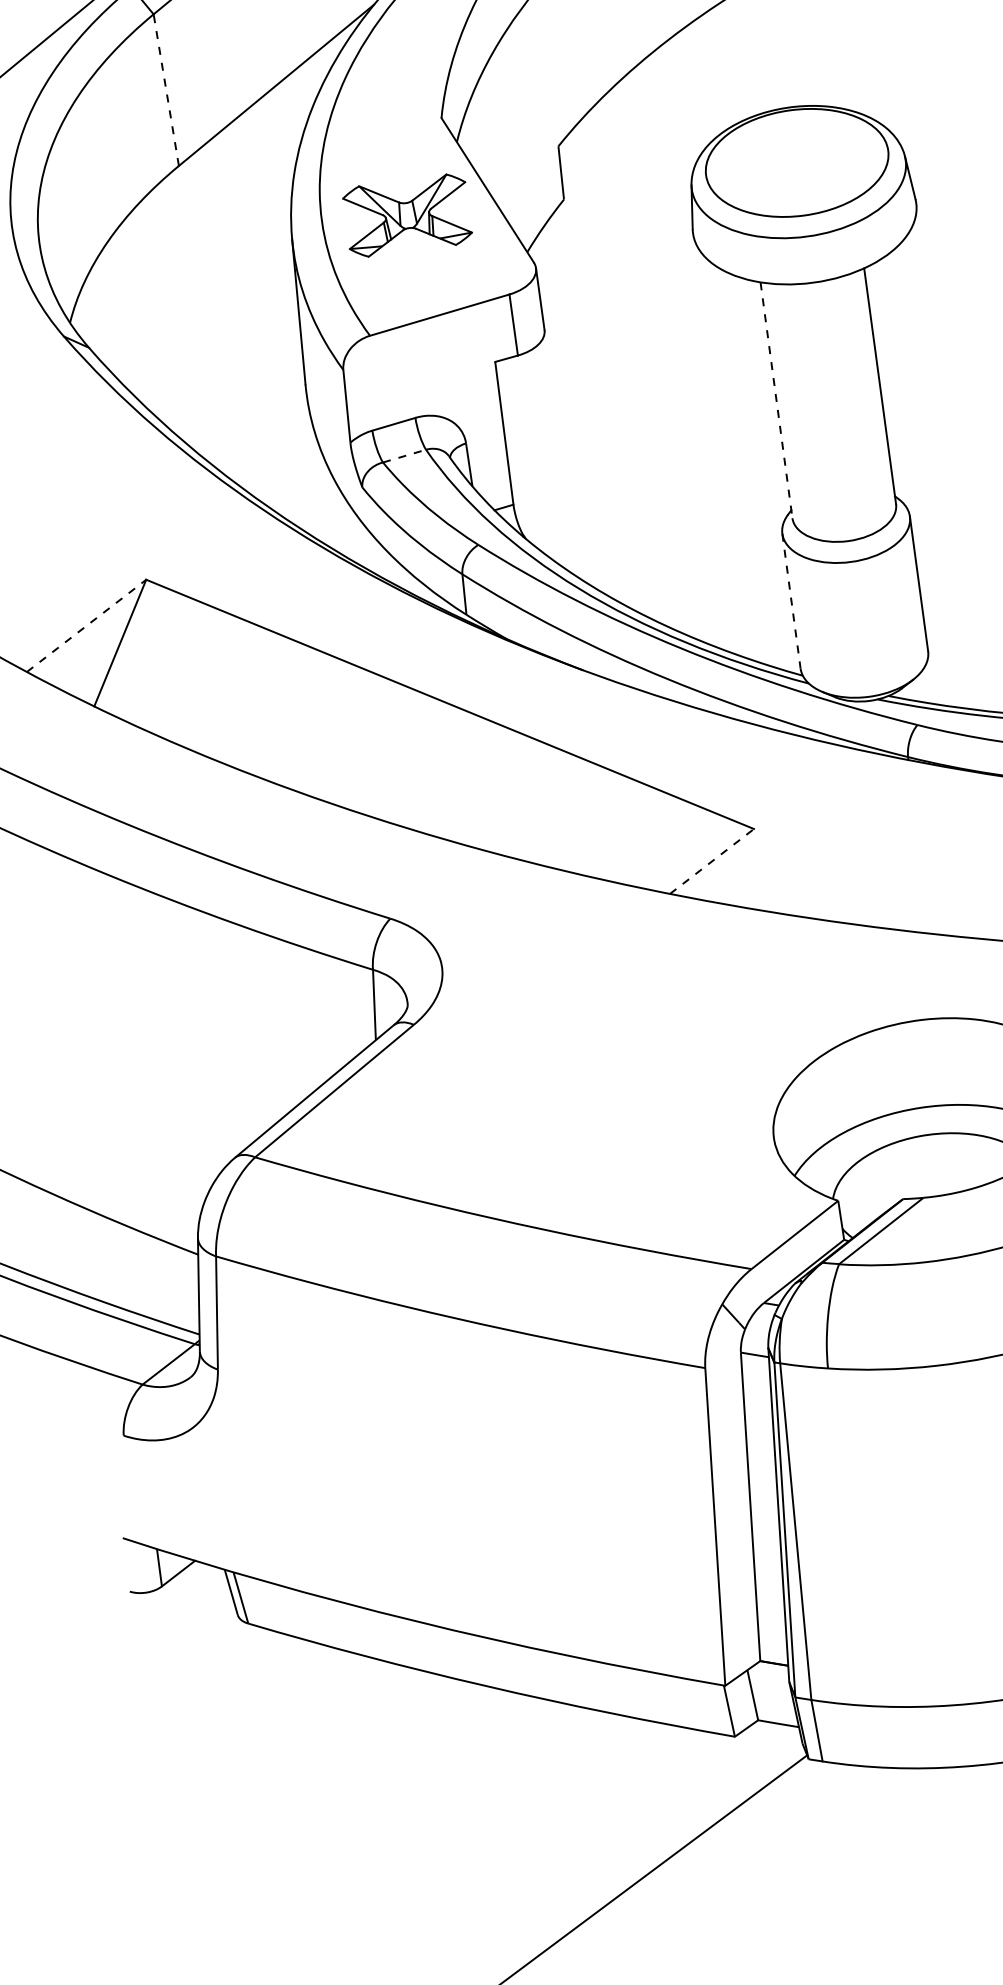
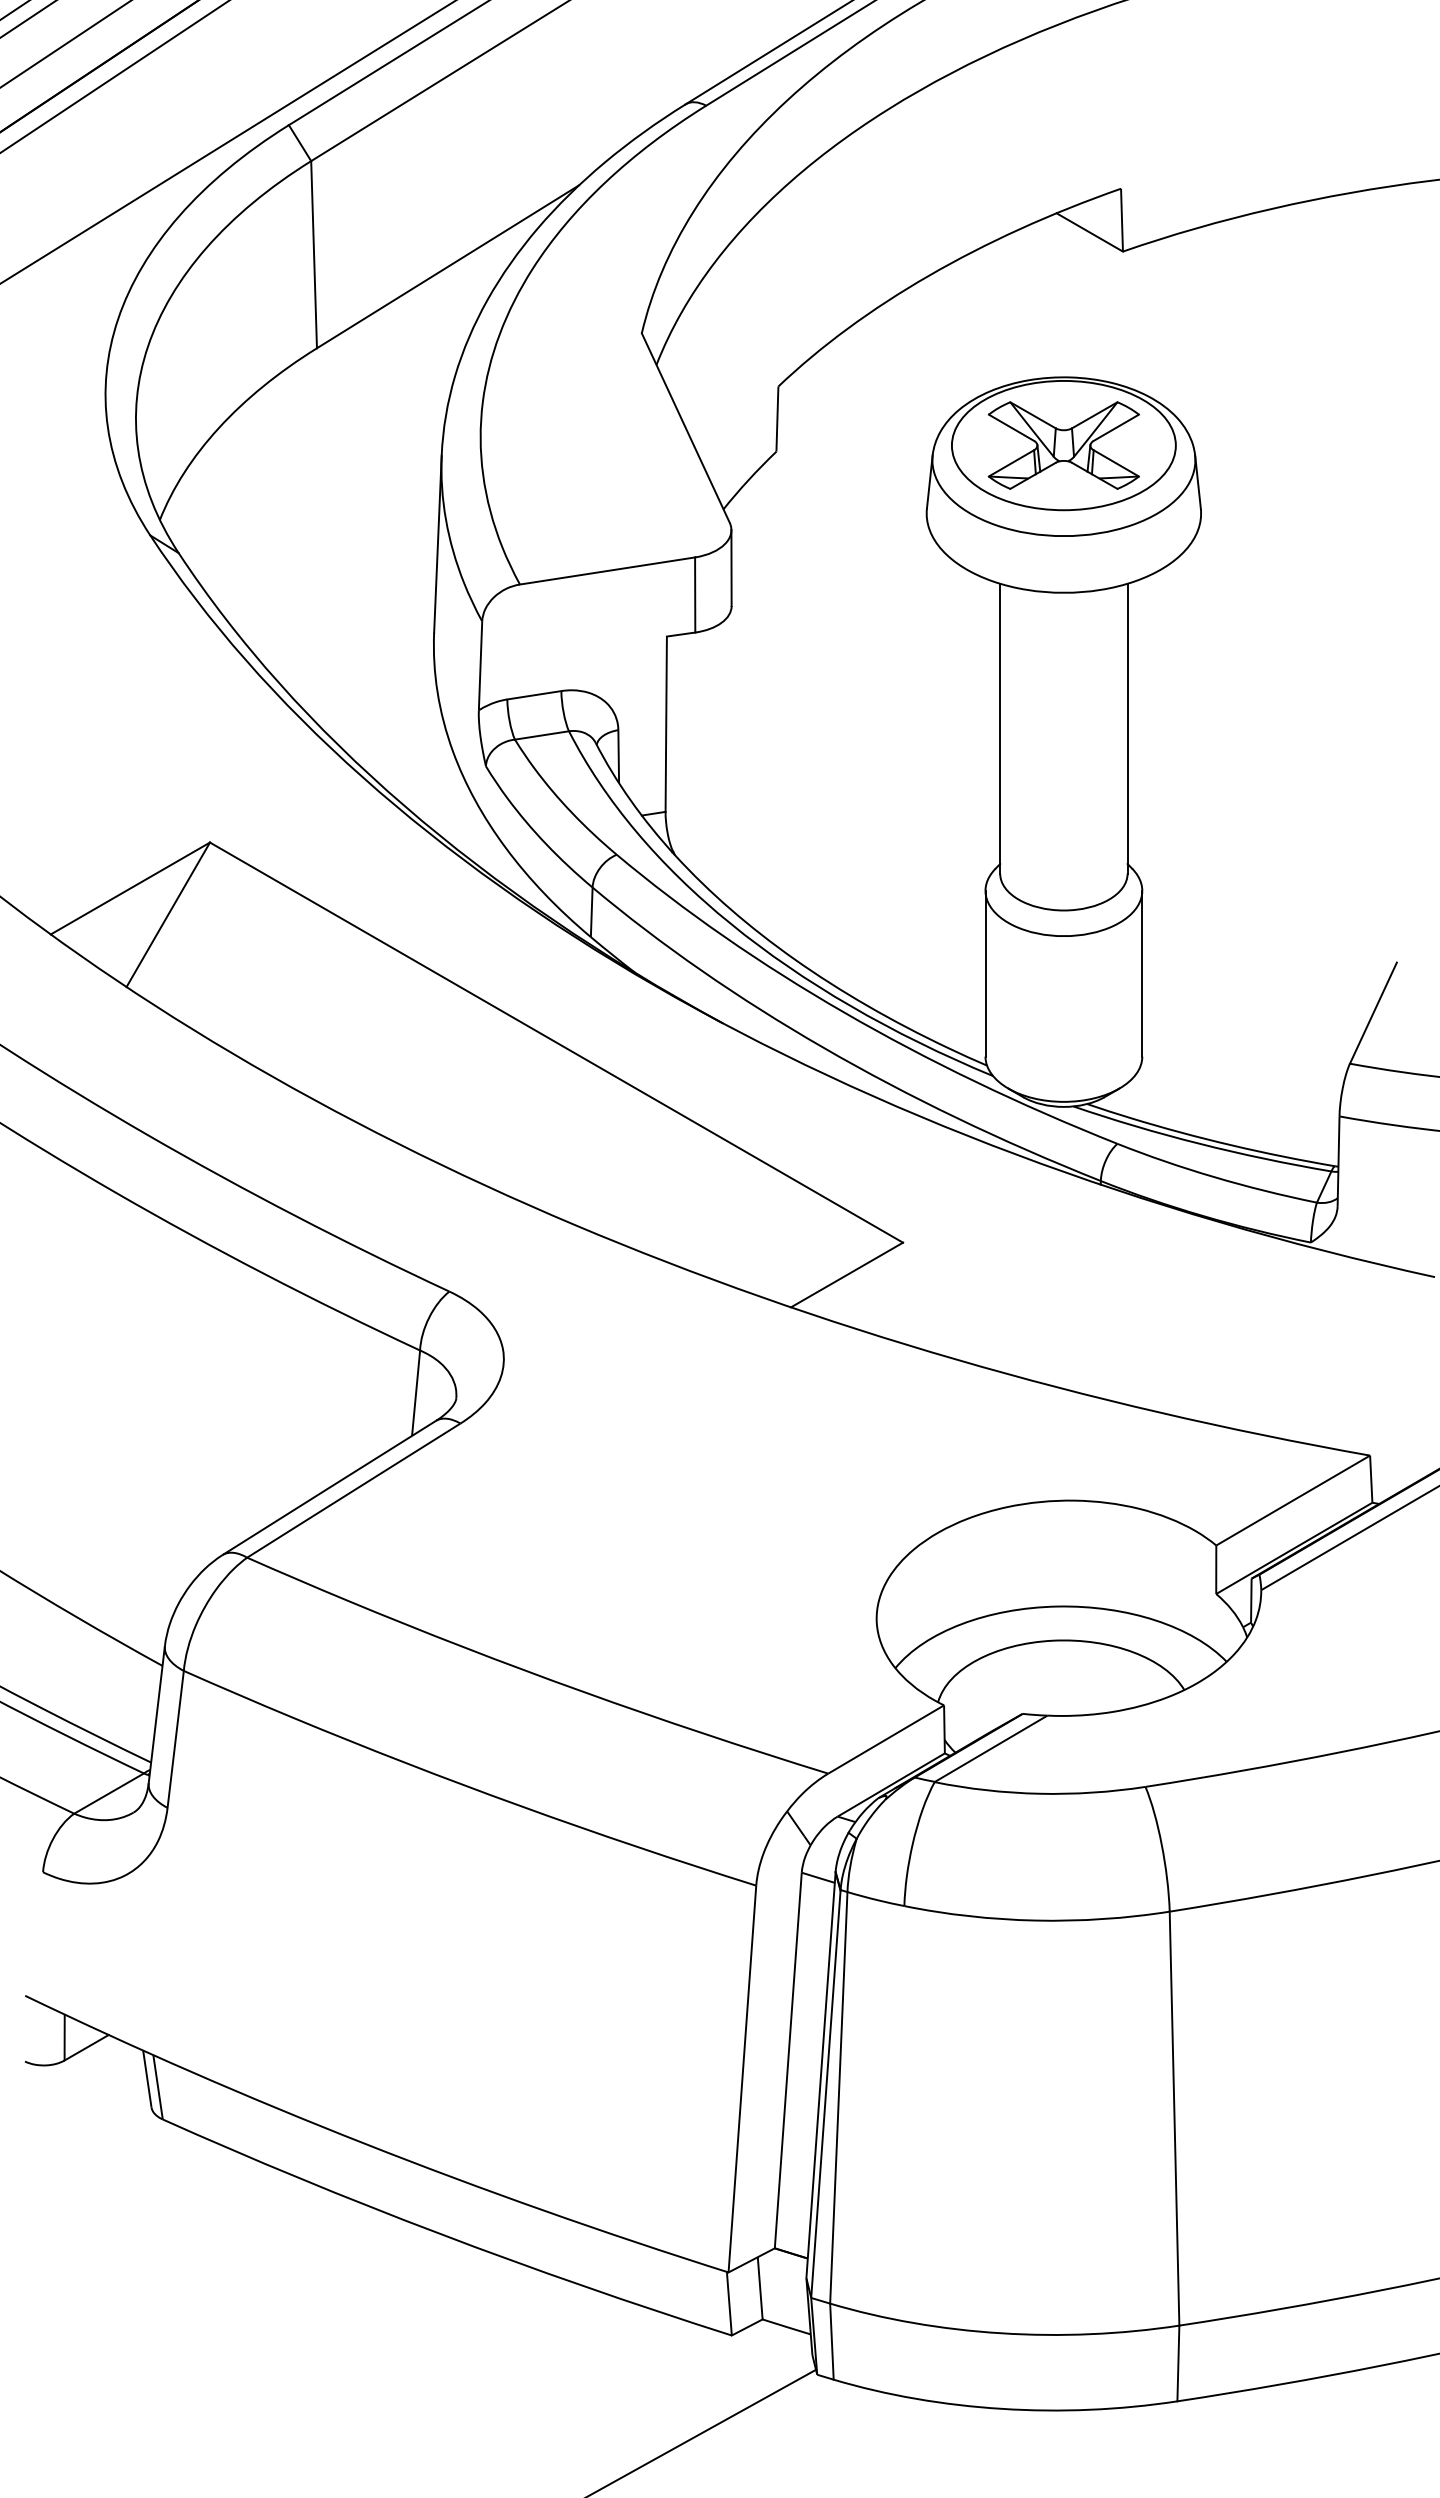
line: (166, 89) -> (314, 254), dashed -> solid
part: (407, 215) -> (1063, 445), moved
line: (776, 400) -> (1000, 728), dashed -> solid
line: (404, 456) -> (542, 735), dashed -> solid
line: (791, 600) -> (985, 973), dashed -> solid
line: (86, 625) -> (130, 888), dashed -> solid
line: (712, 861) -> (847, 1275), dashed -> solid

